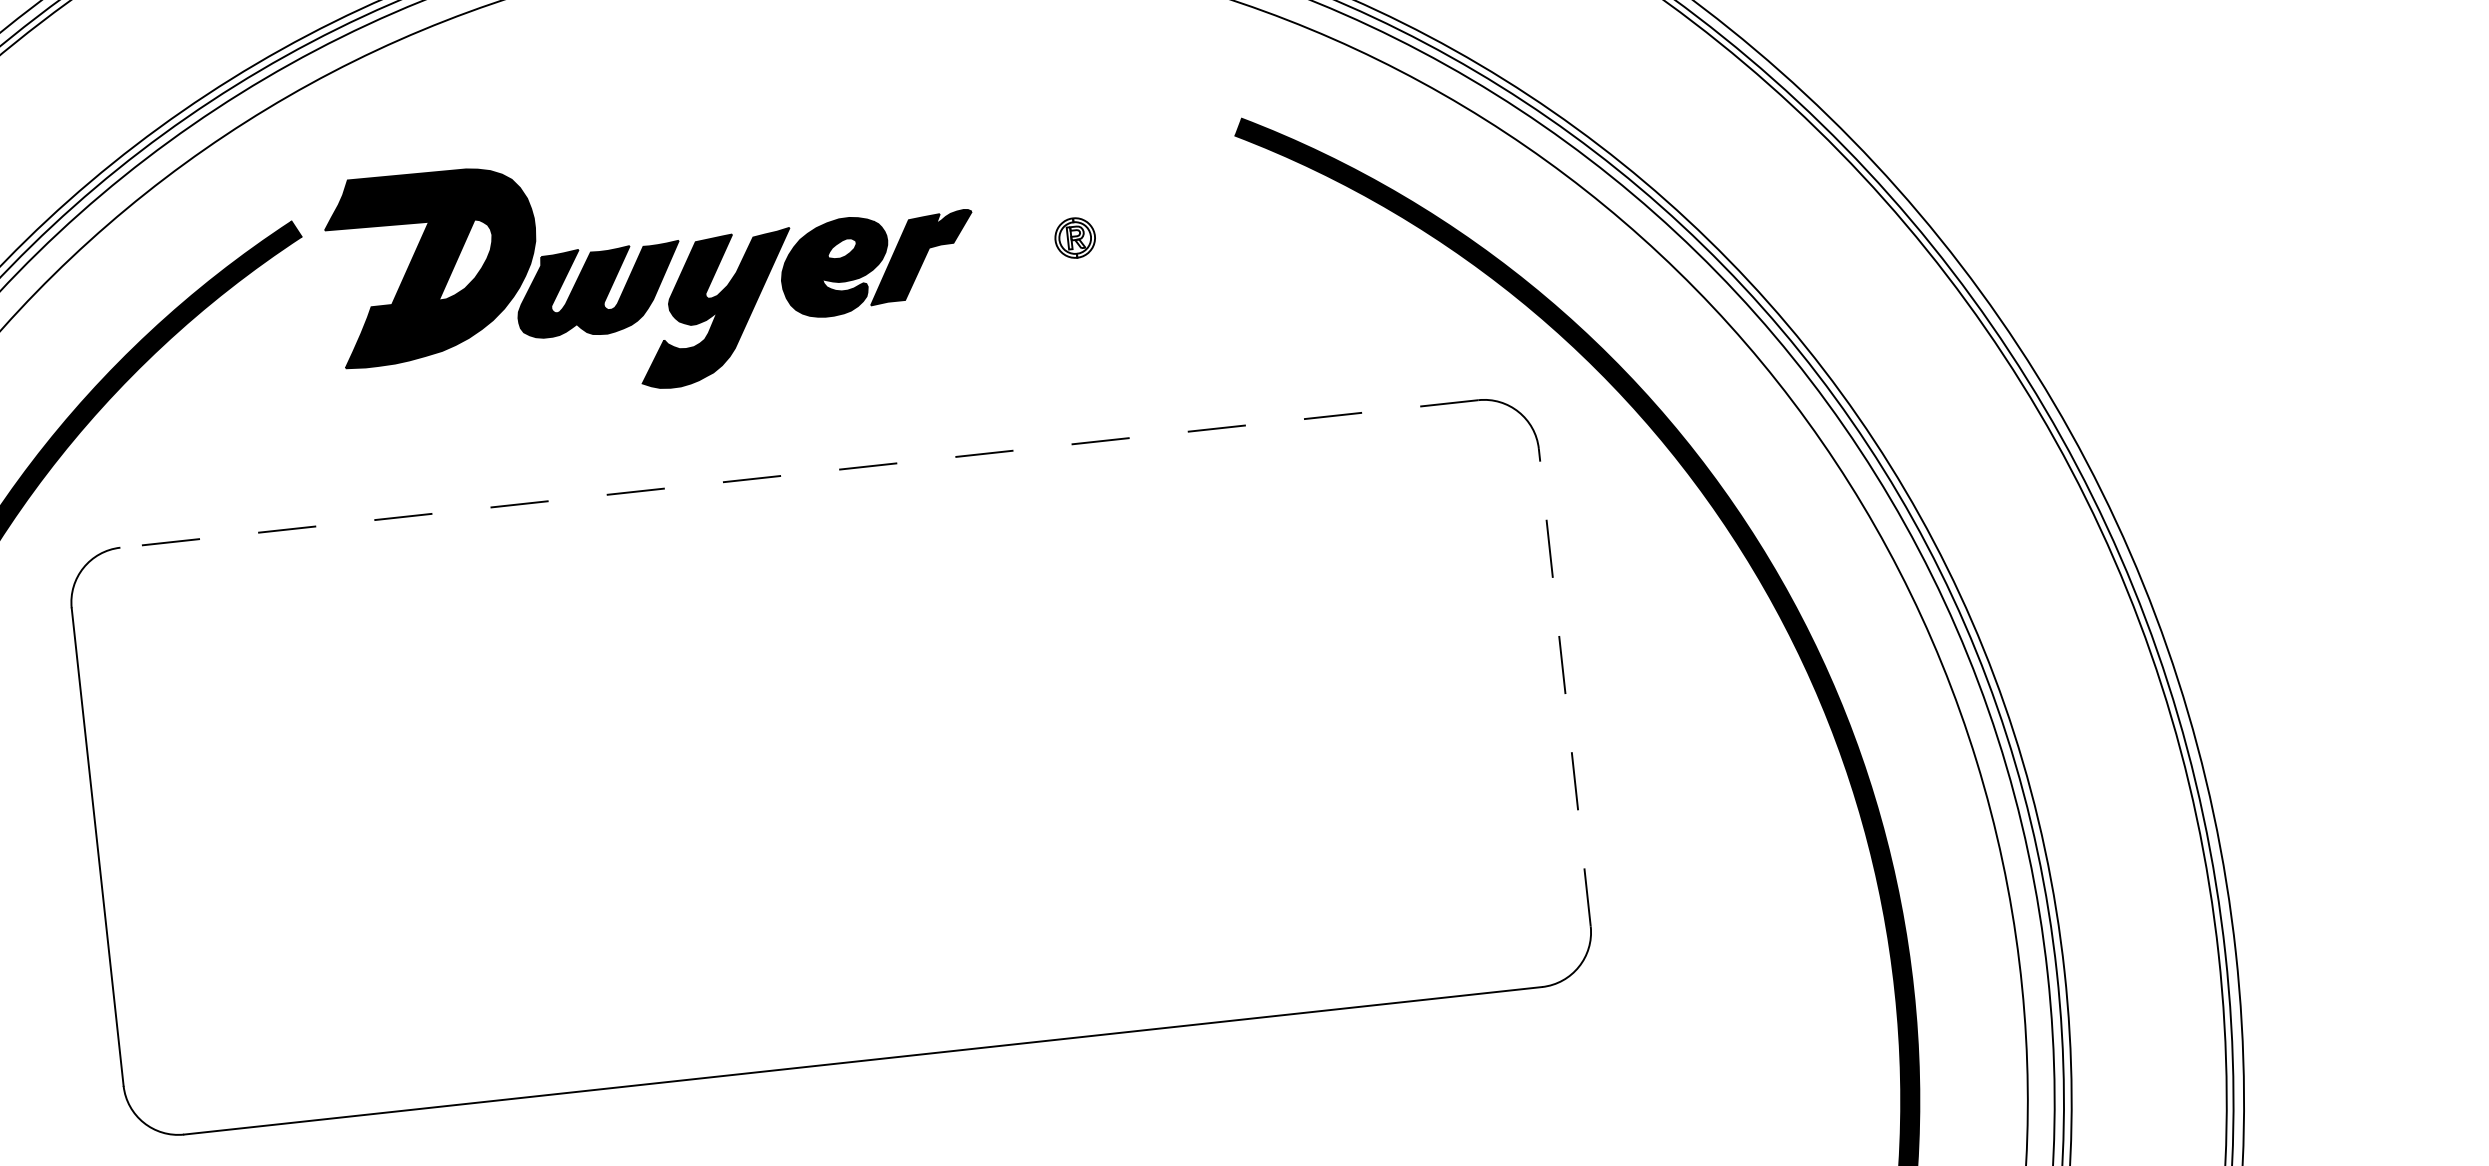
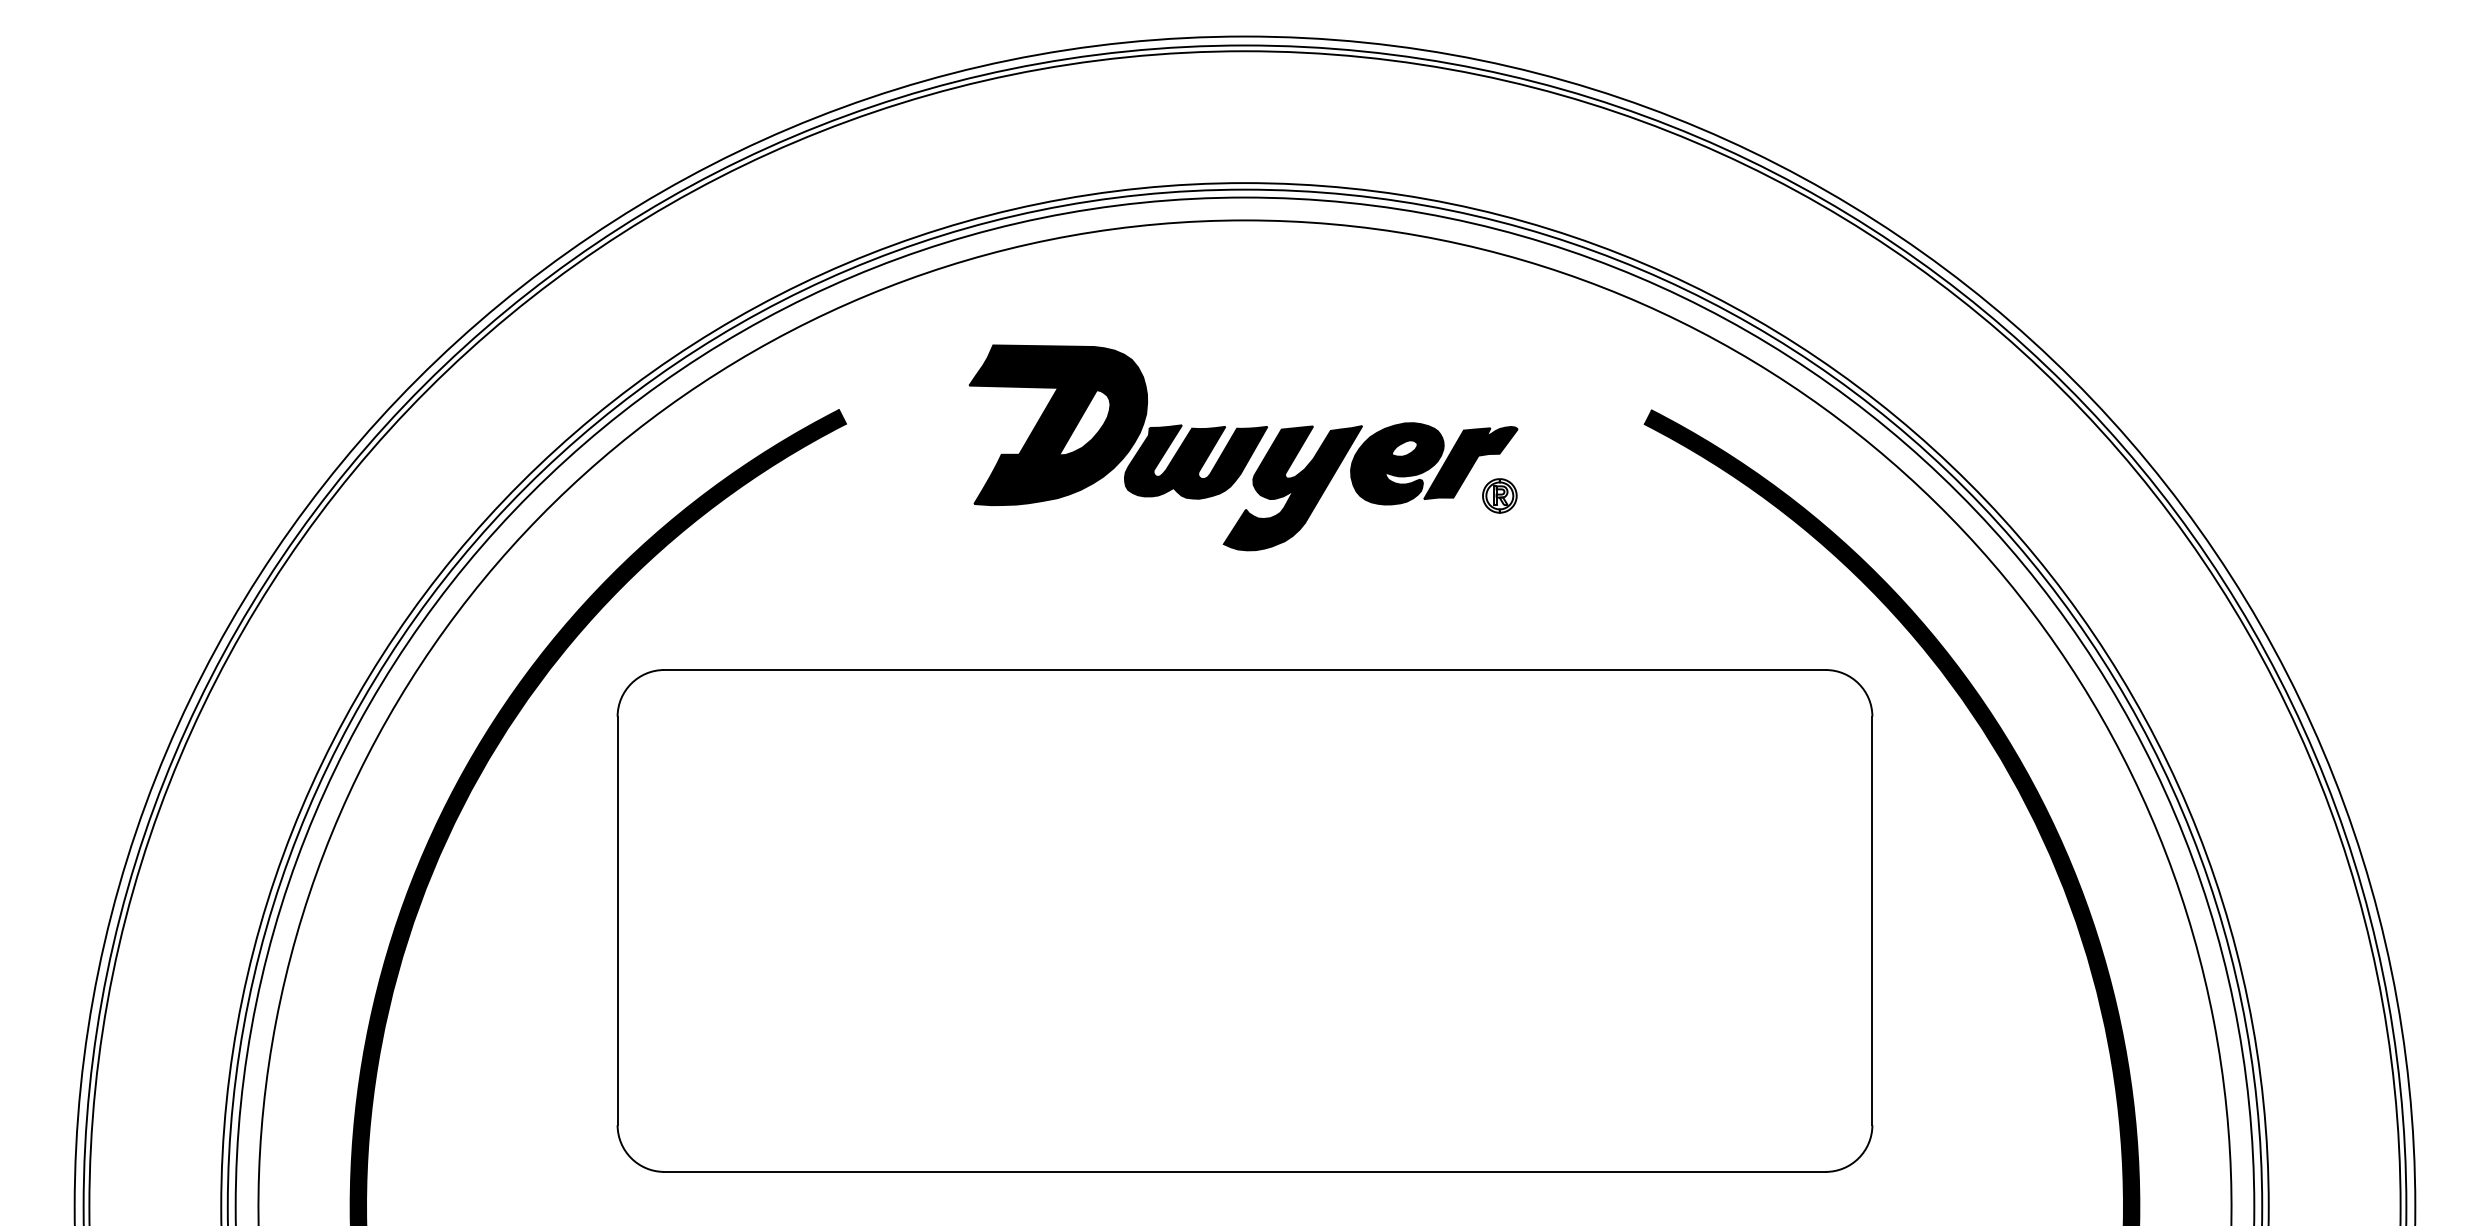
part: (653, 267) -> (1243, 447), moved
line: (799, 474) -> (1245, 670), dashed -> solid
line: (1564, 687) -> (1872, 920), dashed -> solid

